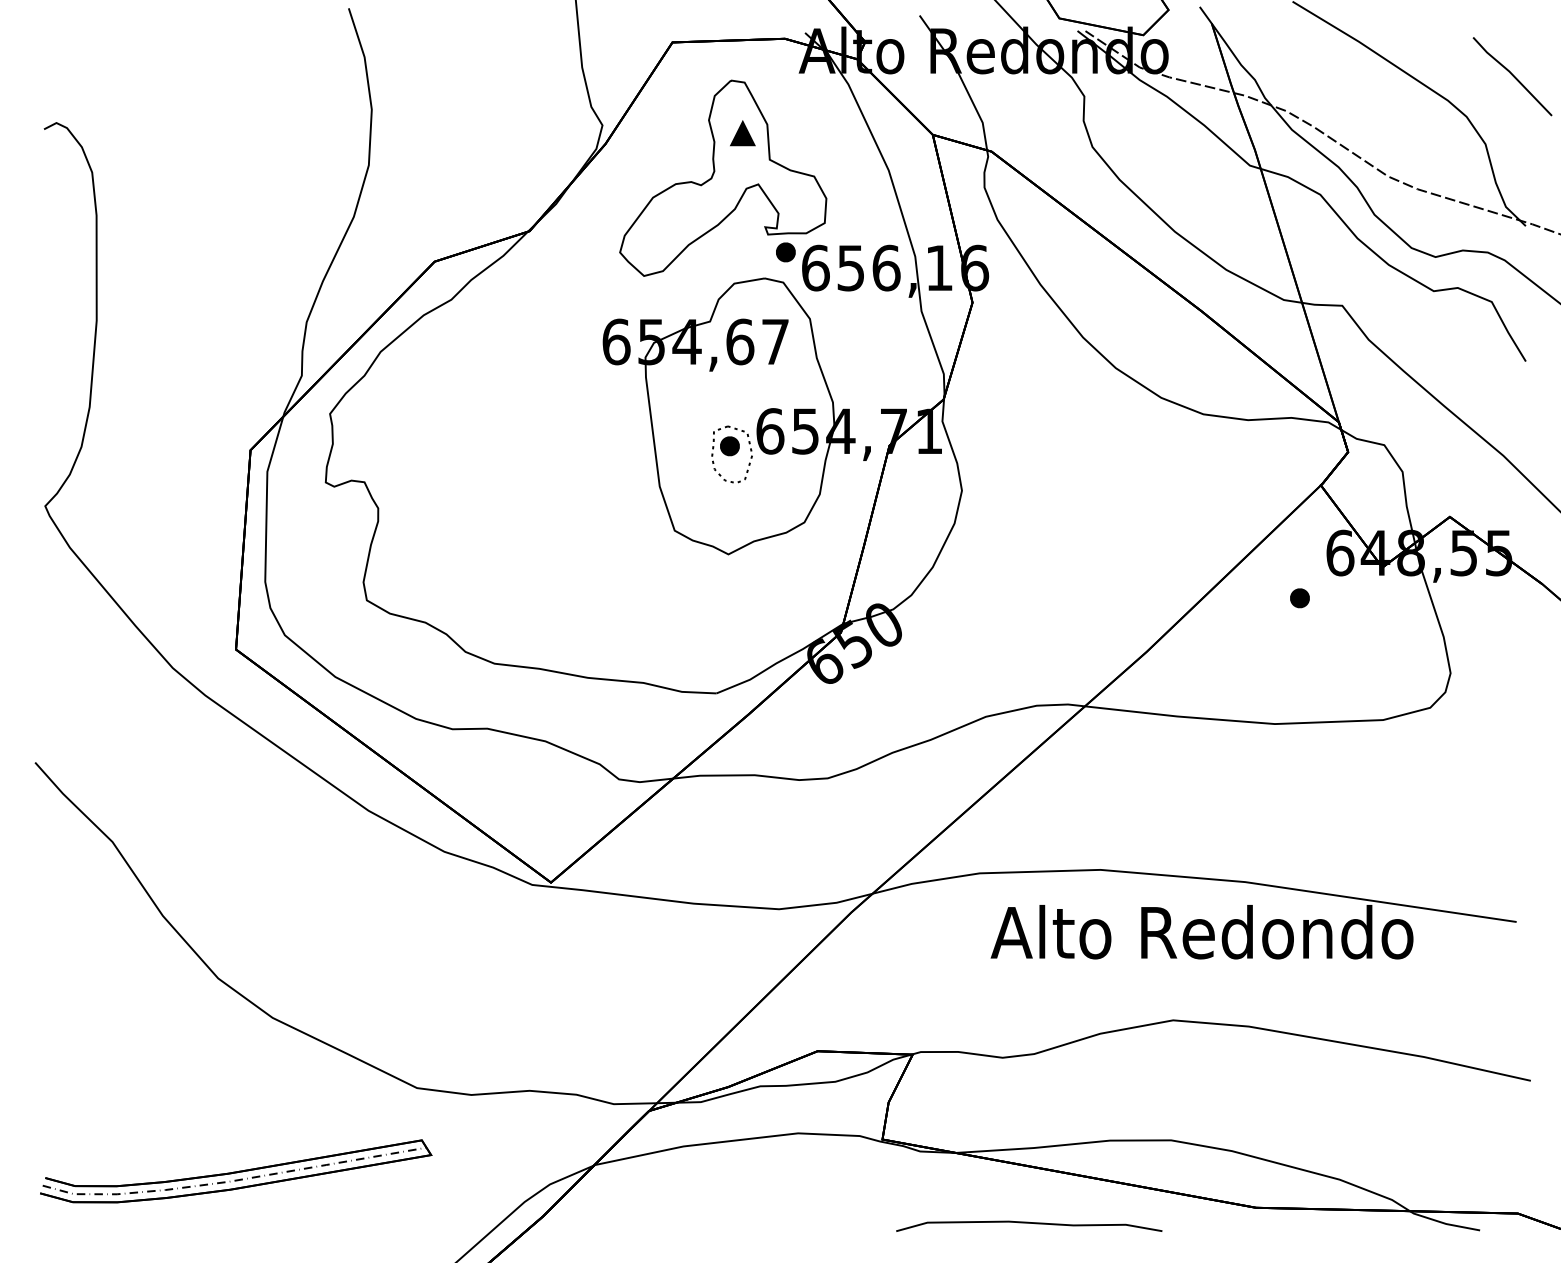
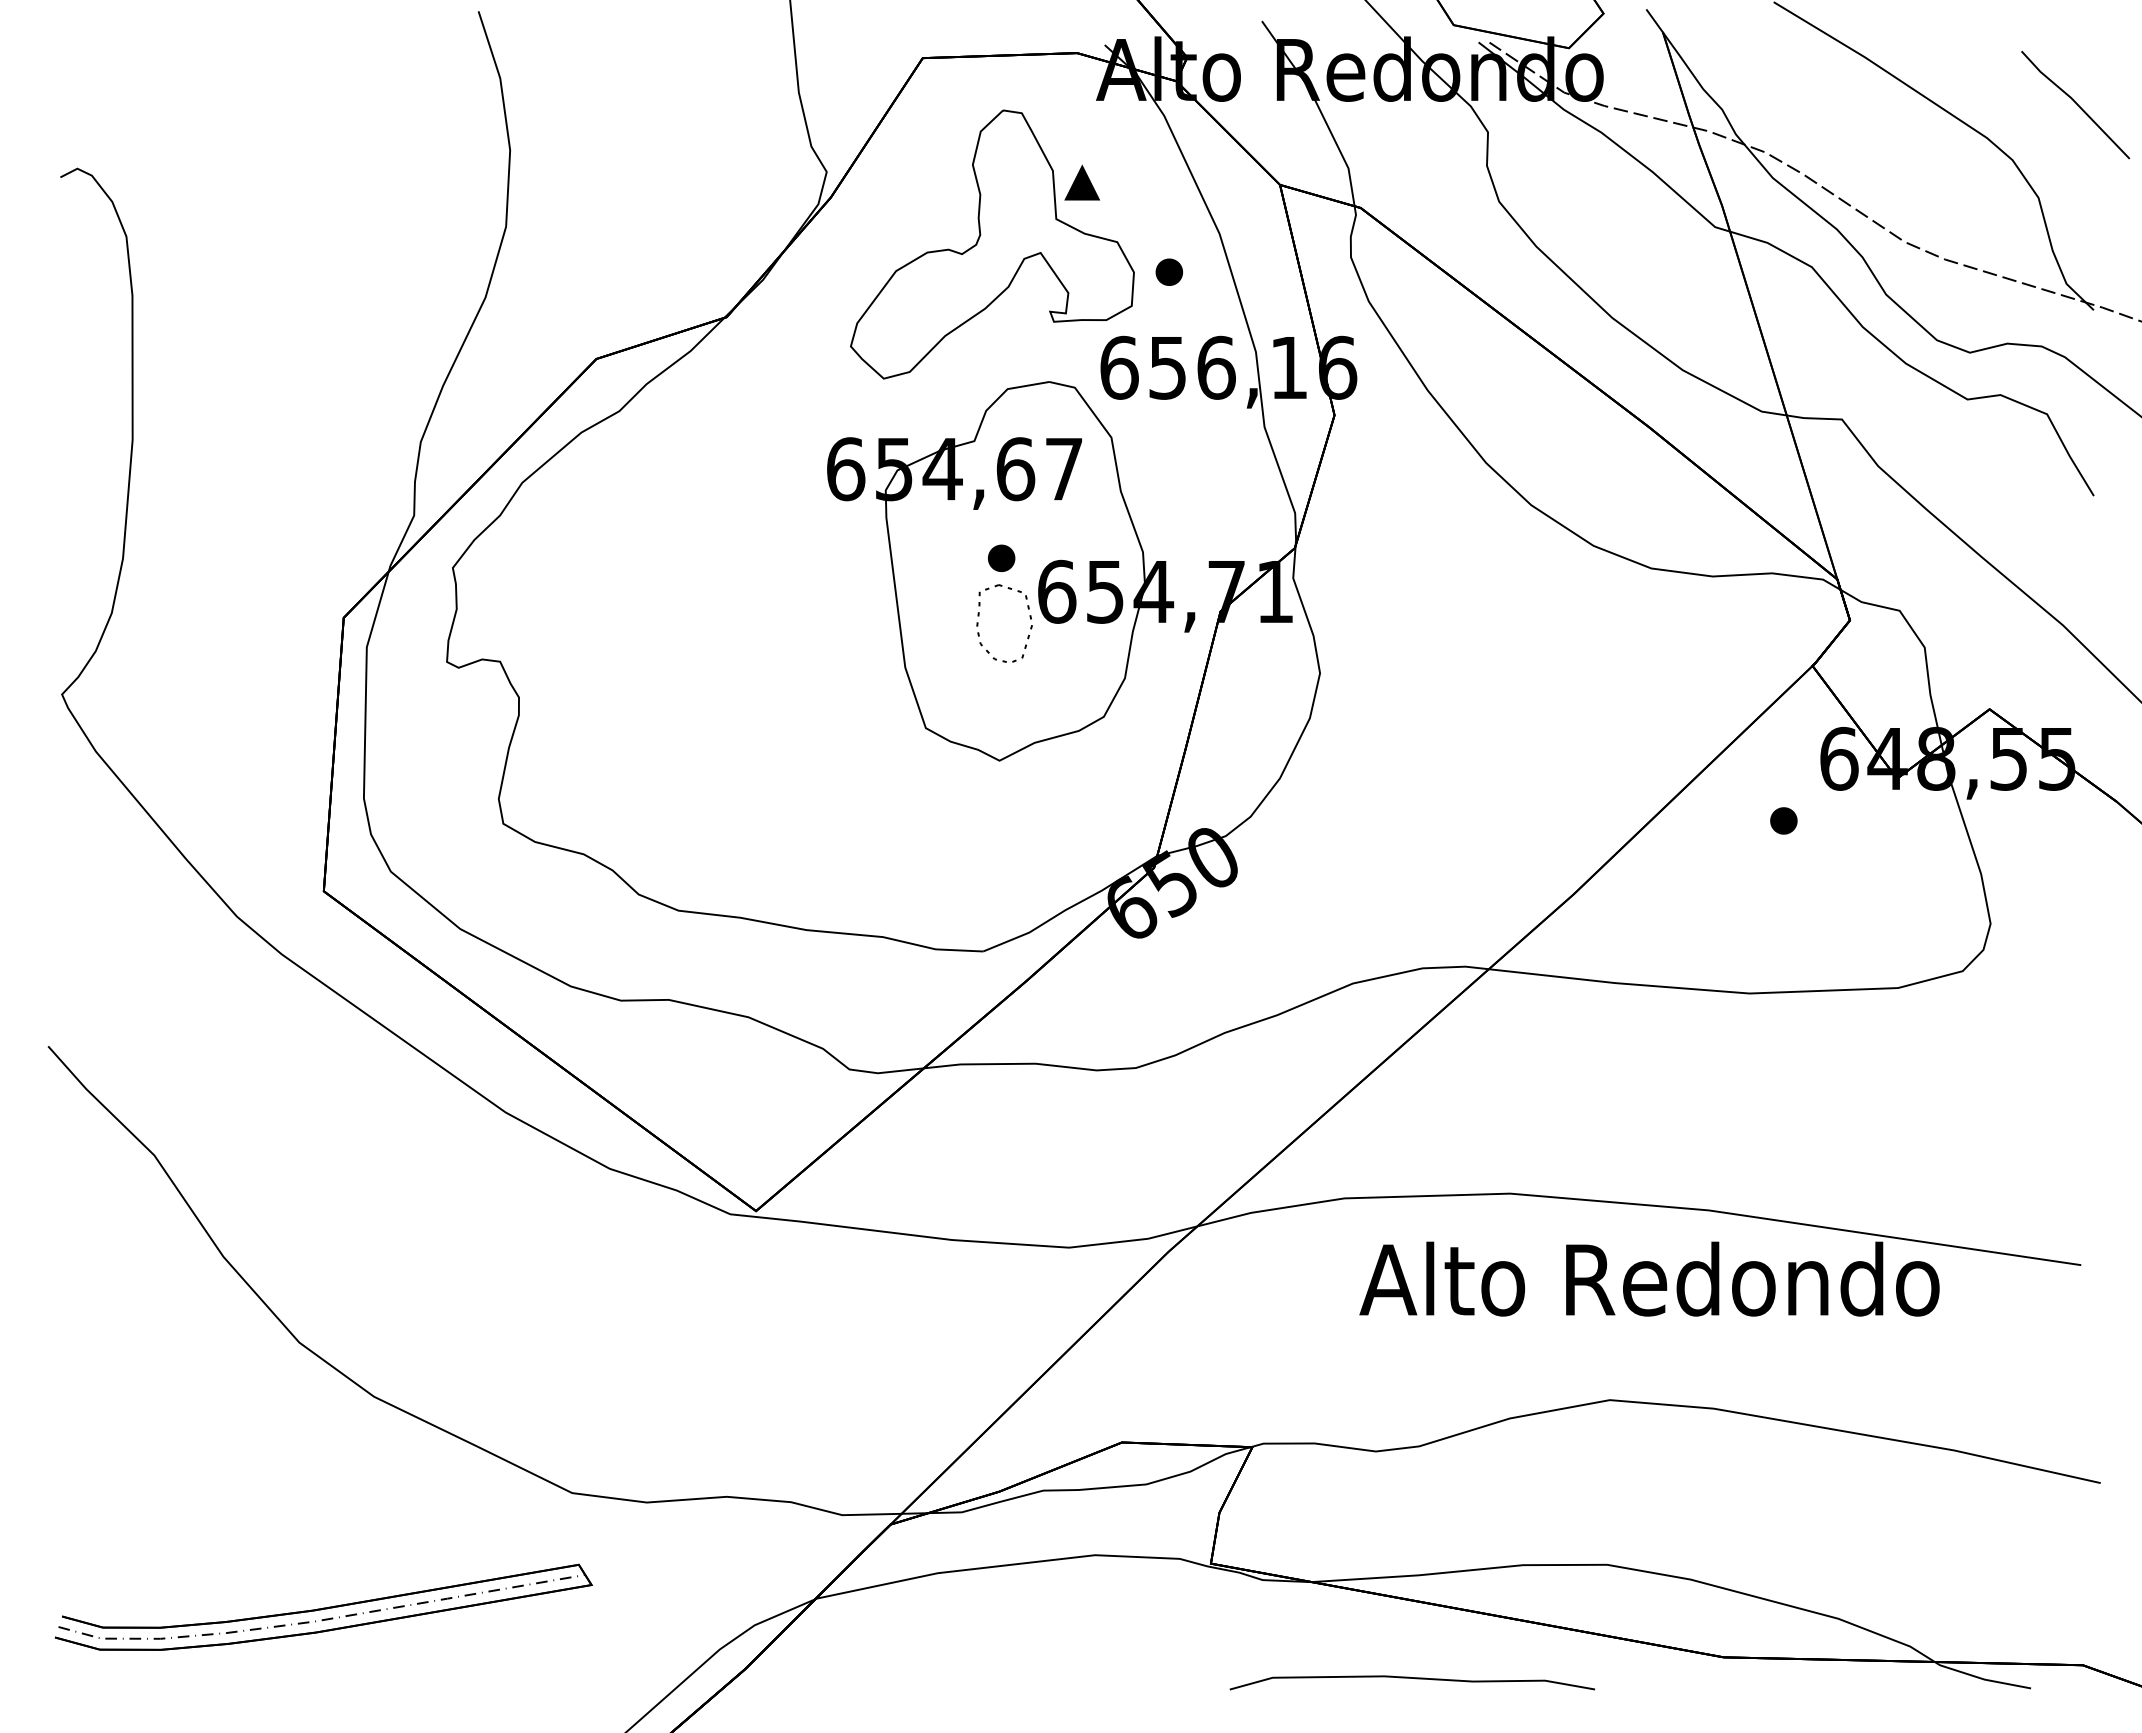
part: (742, 133) -> (1082, 182), moved
part: (785, 251) -> (1168, 271), moved
part: (729, 445) -> (1001, 557), moved

